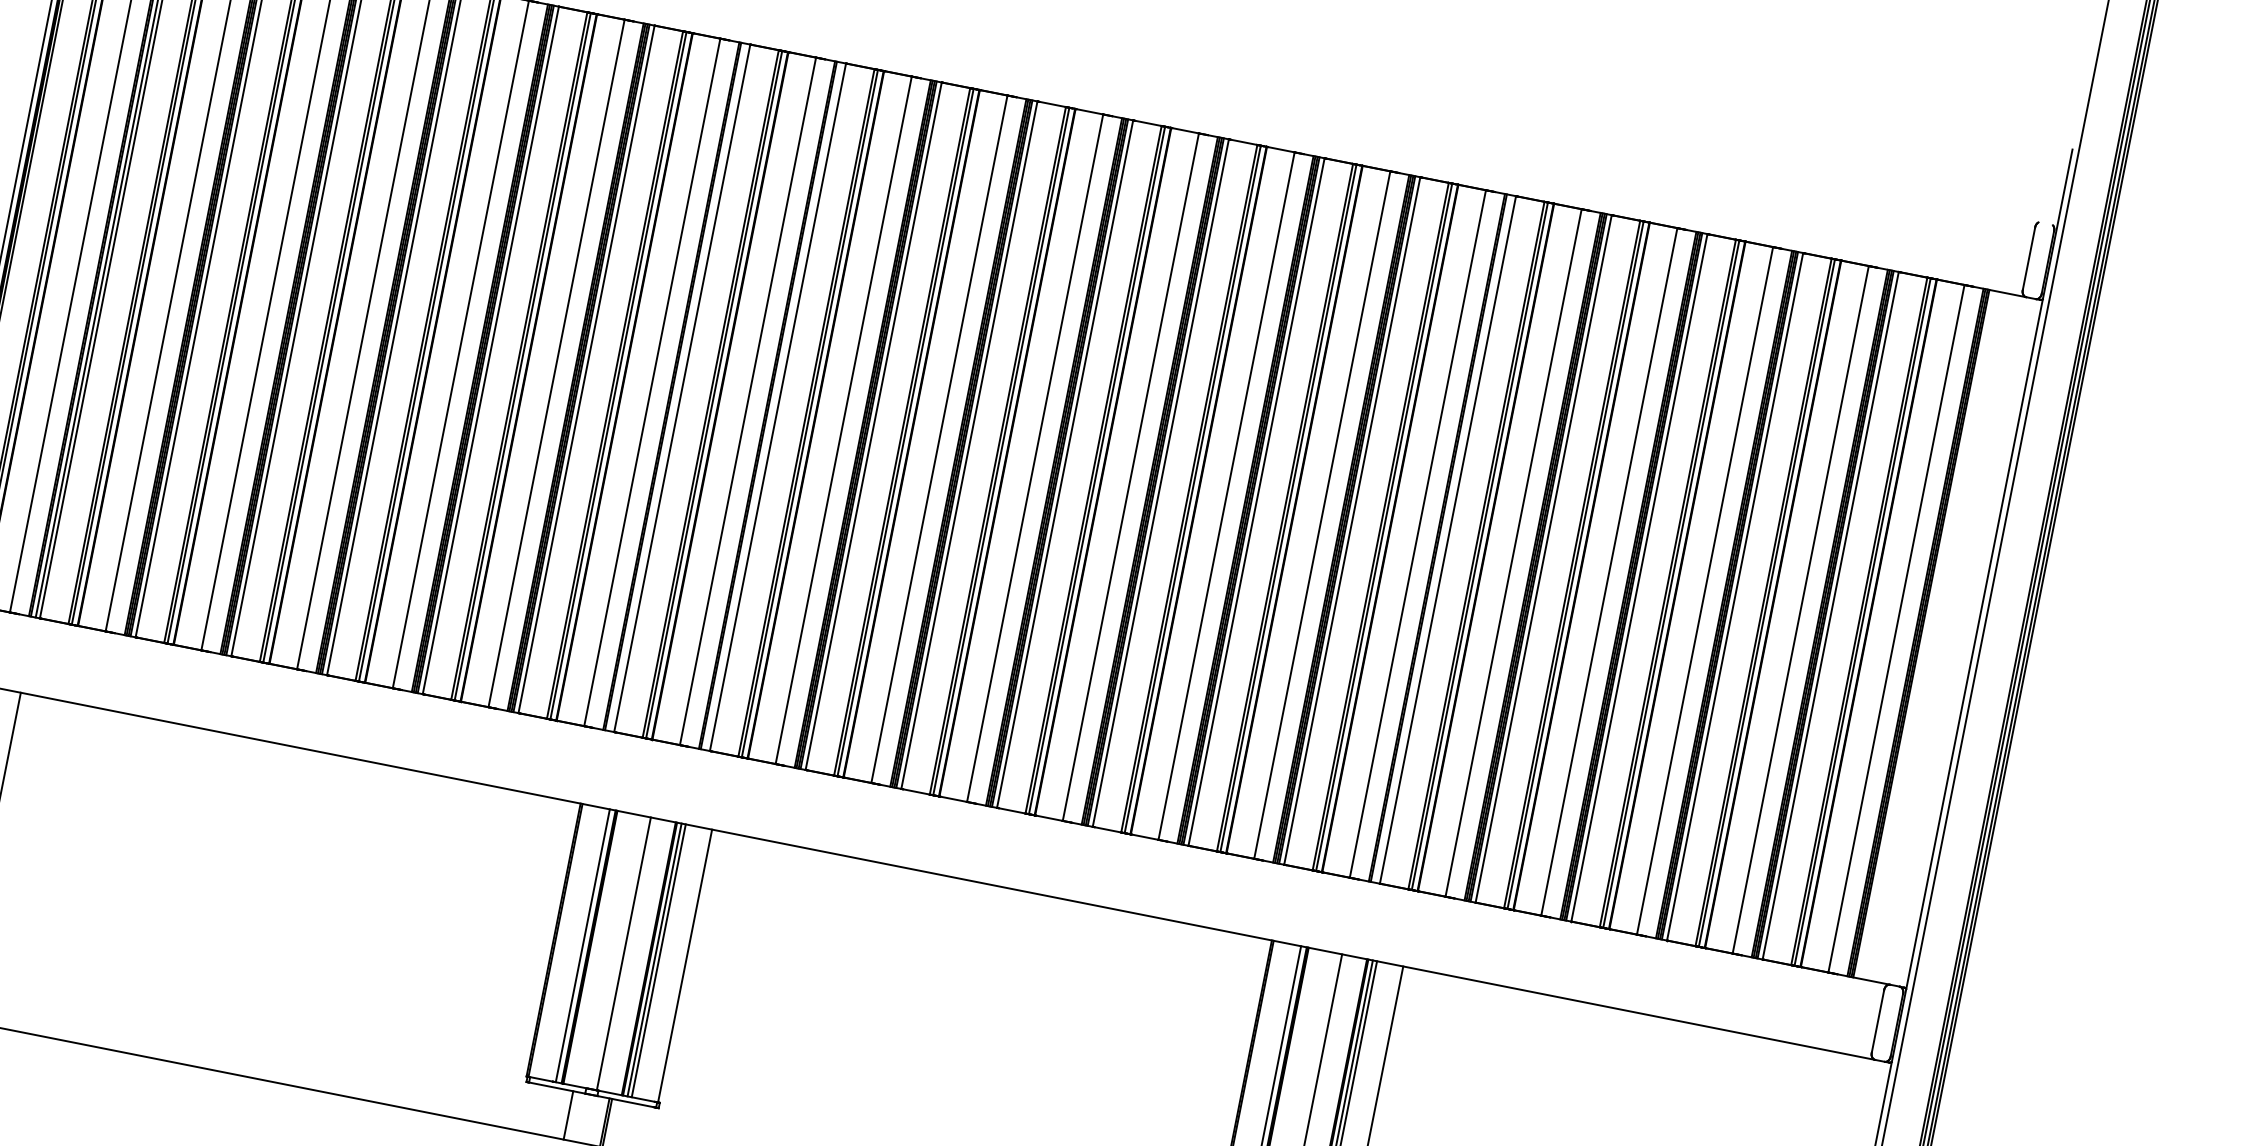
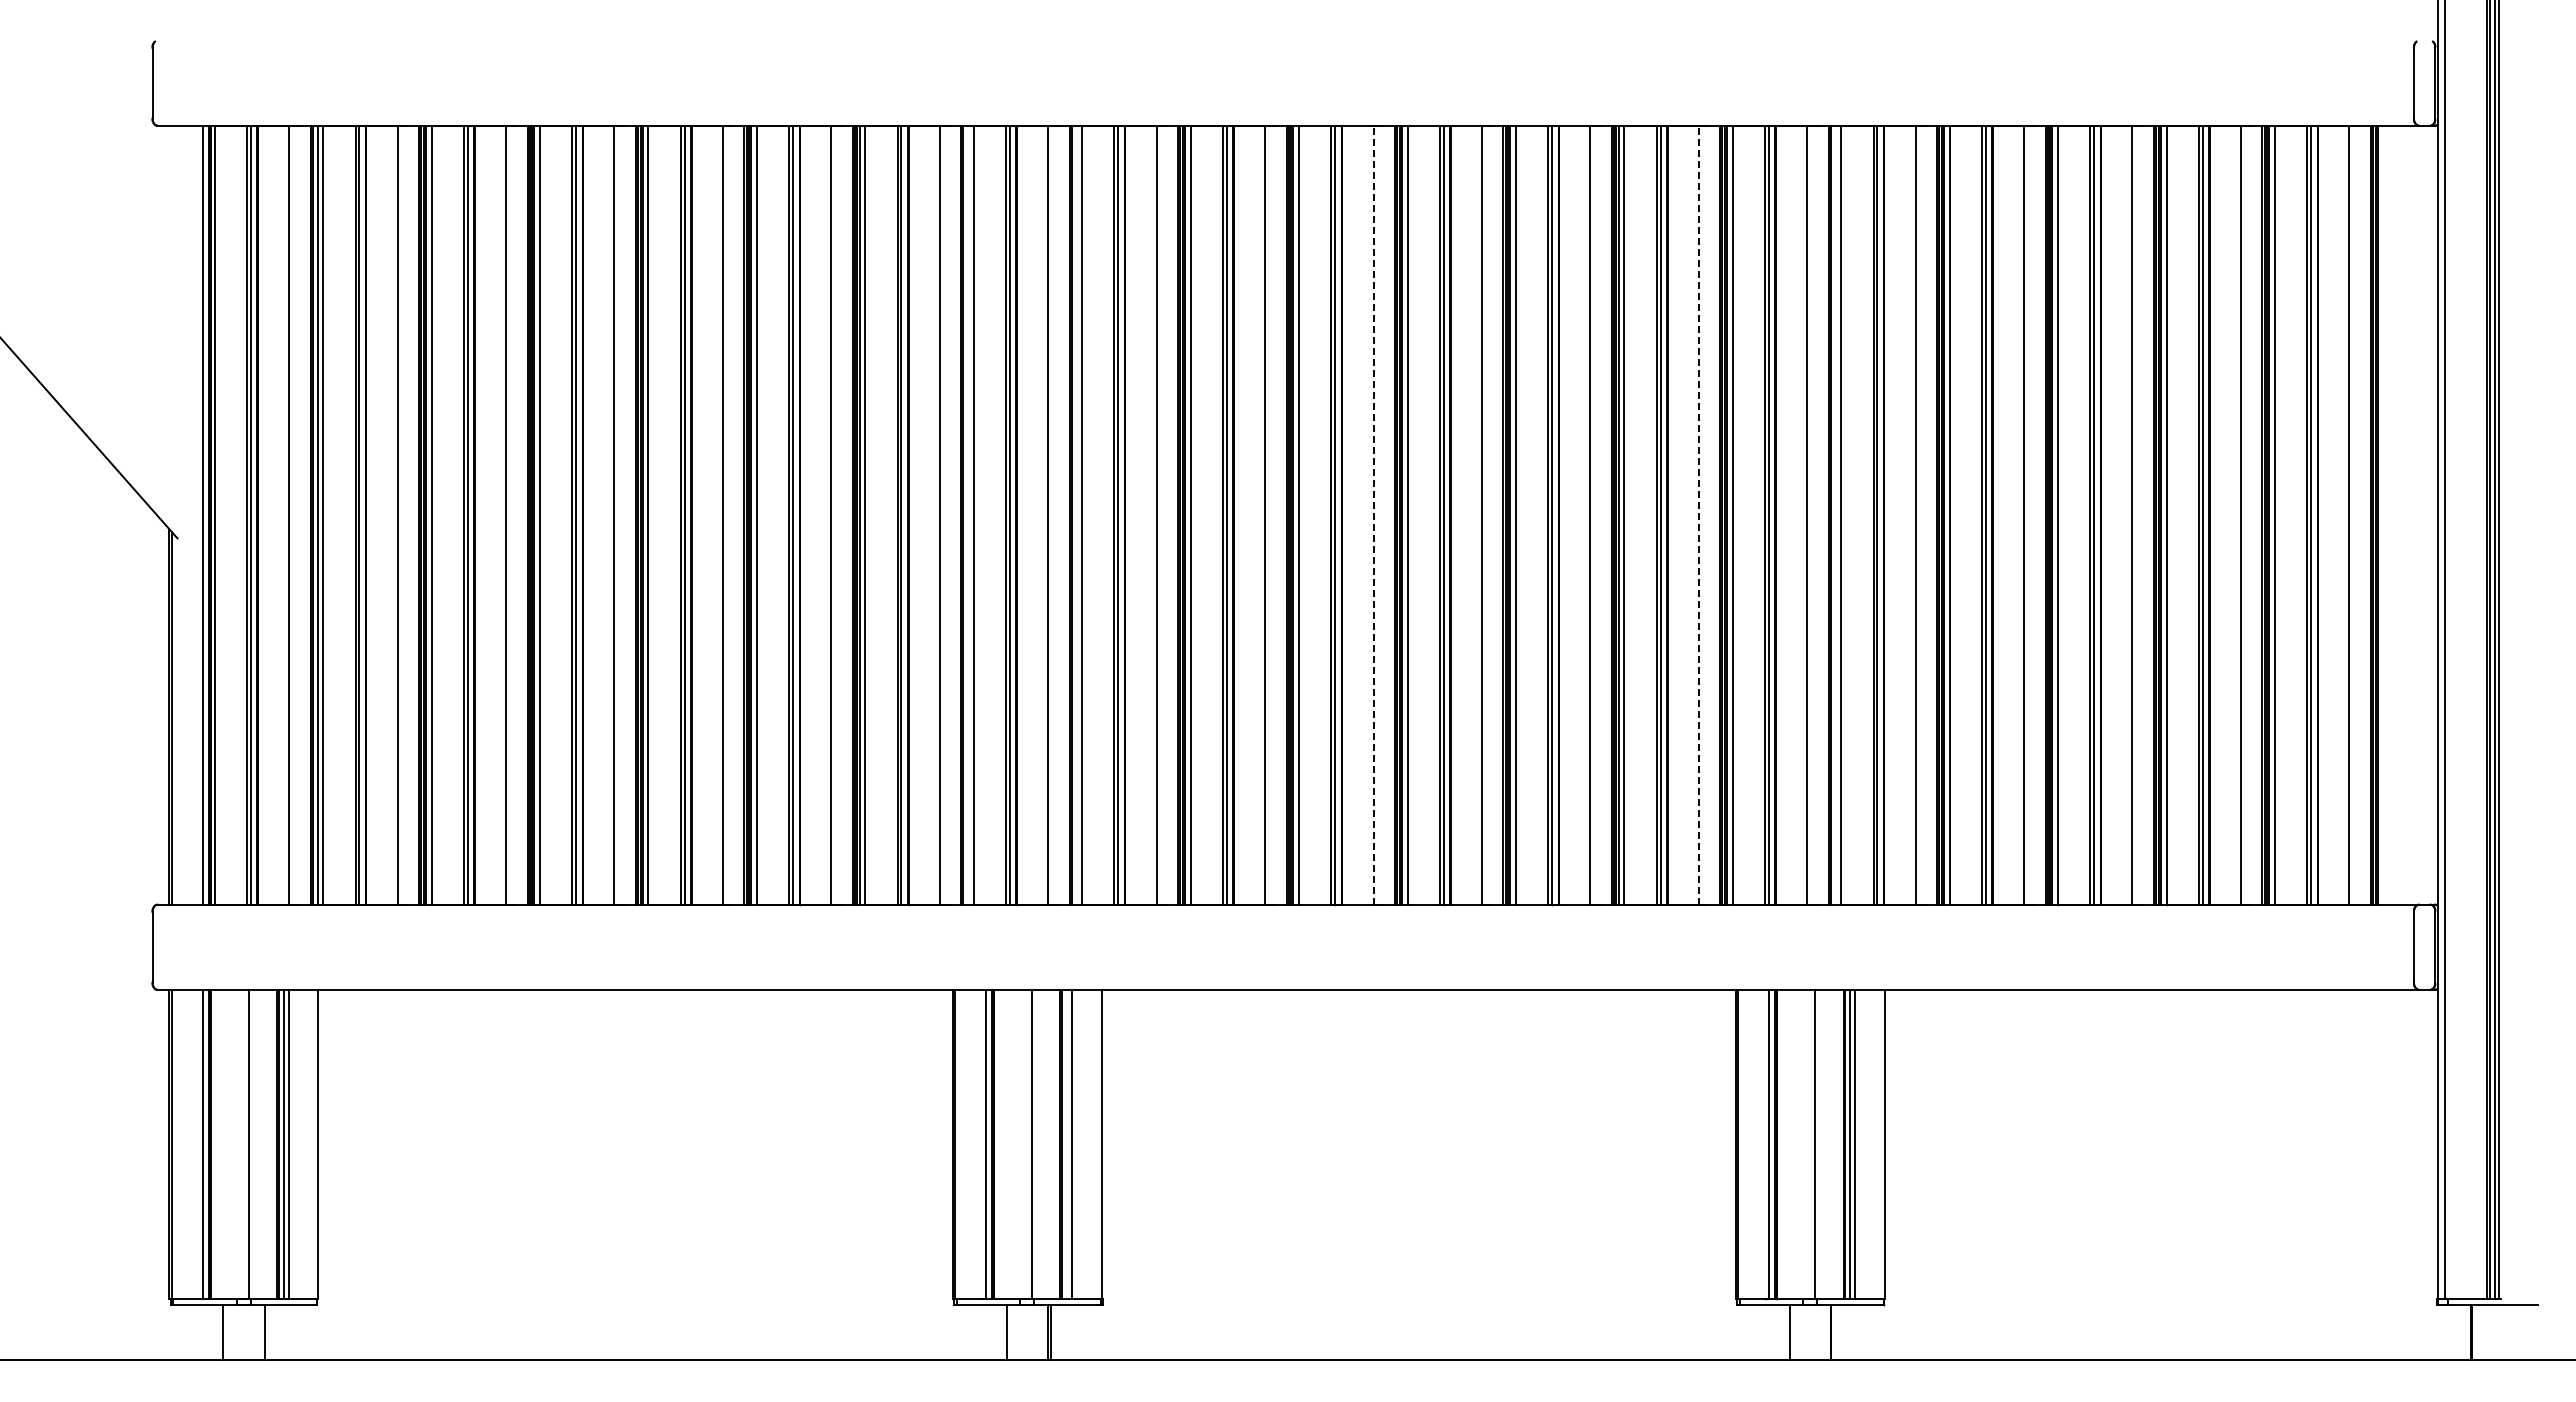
line: (1035, 457) -> (1373, 514), solid -> dashed
line: (1322, 514) -> (1698, 514), solid -> dashed
line: (654, 959) -> (1066, 1144), removed

